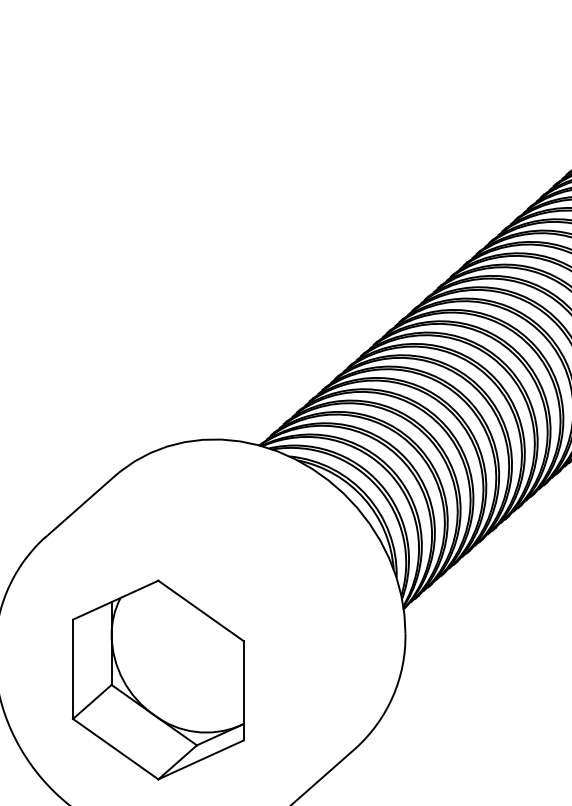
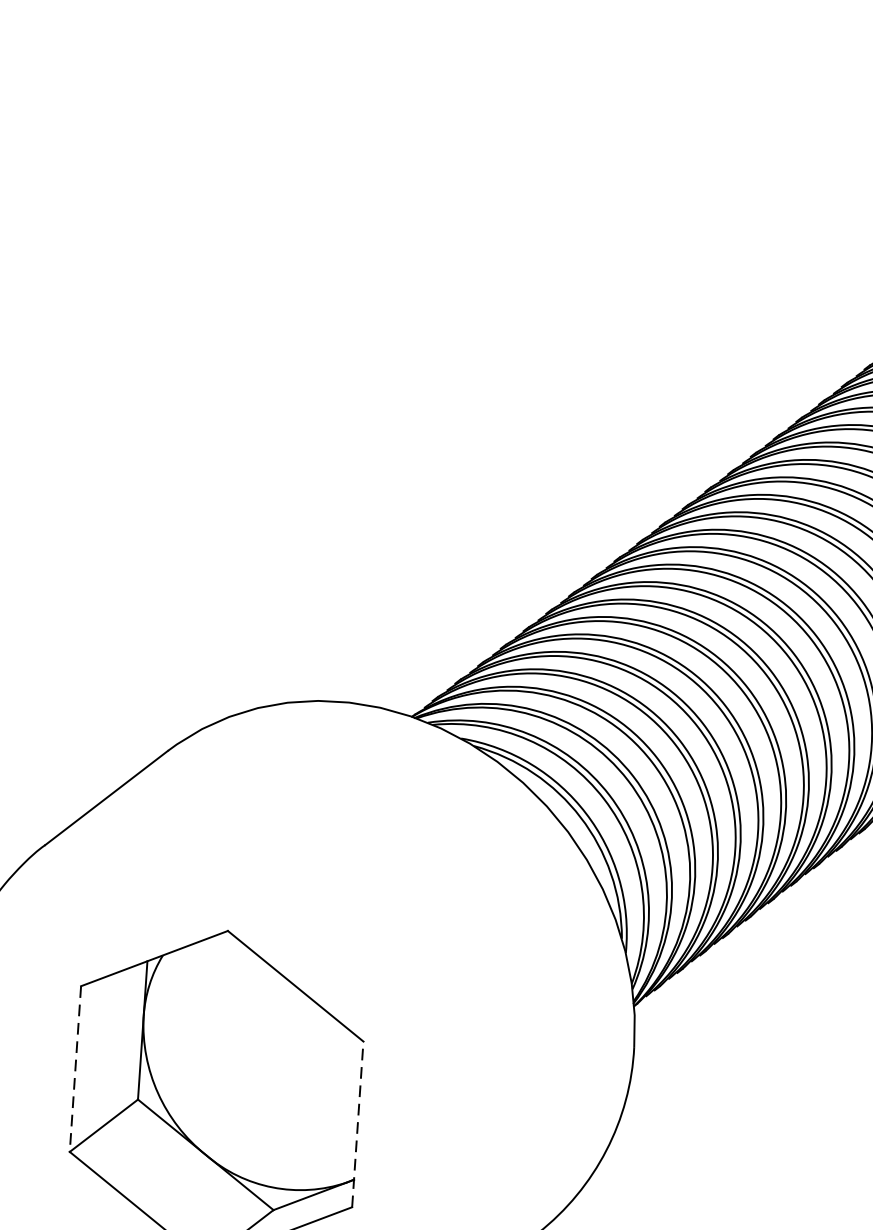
line: (73, 669) -> (76, 1069), solid -> dashed
line: (243, 690) -> (357, 1123), solid -> dashed

